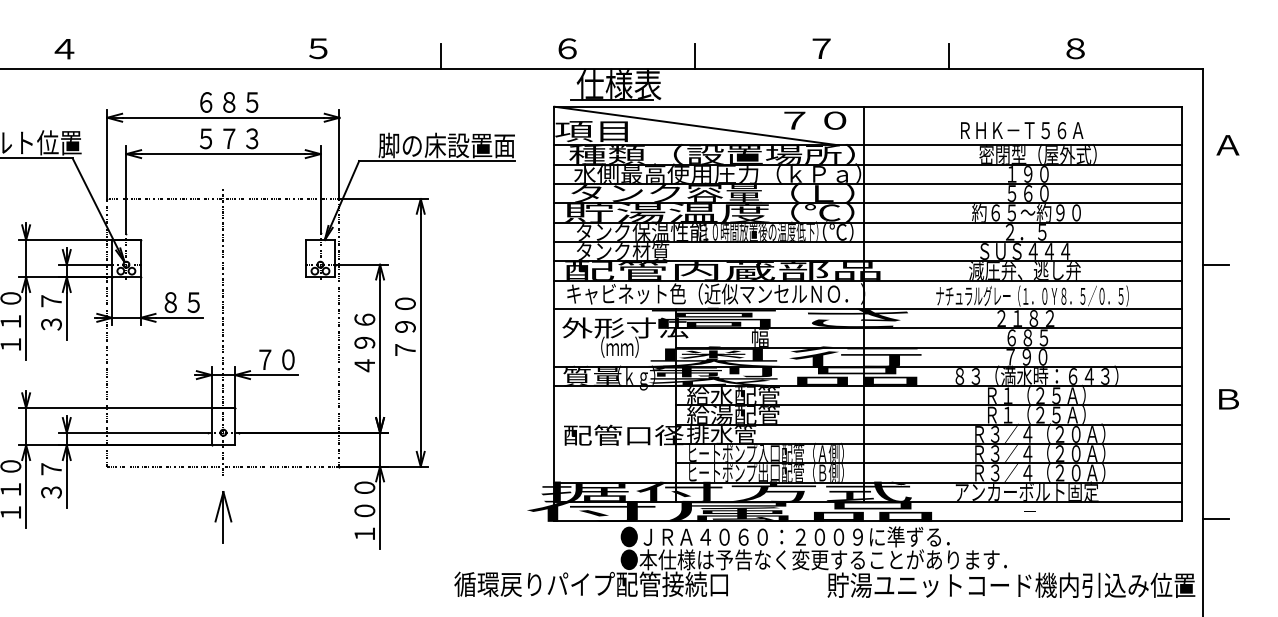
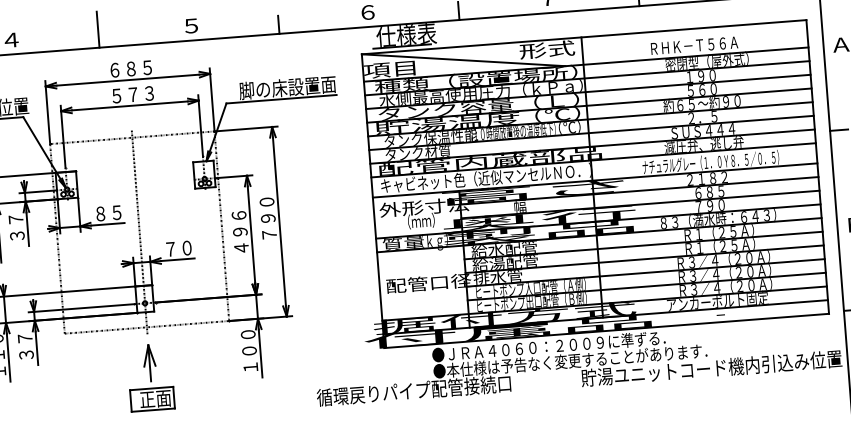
line: (187, 43) -> (98, 29), added
text: (814, 120) -> (546, 49), ７０ -> 形式
part: (223, 567) -> (152, 398), added

